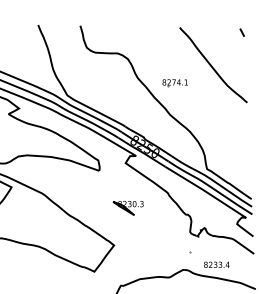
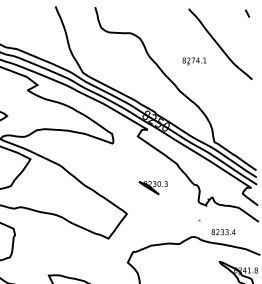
part: (175, 83) -> (194, 61), moved
part: (127, 208) -> (152, 188), moved

